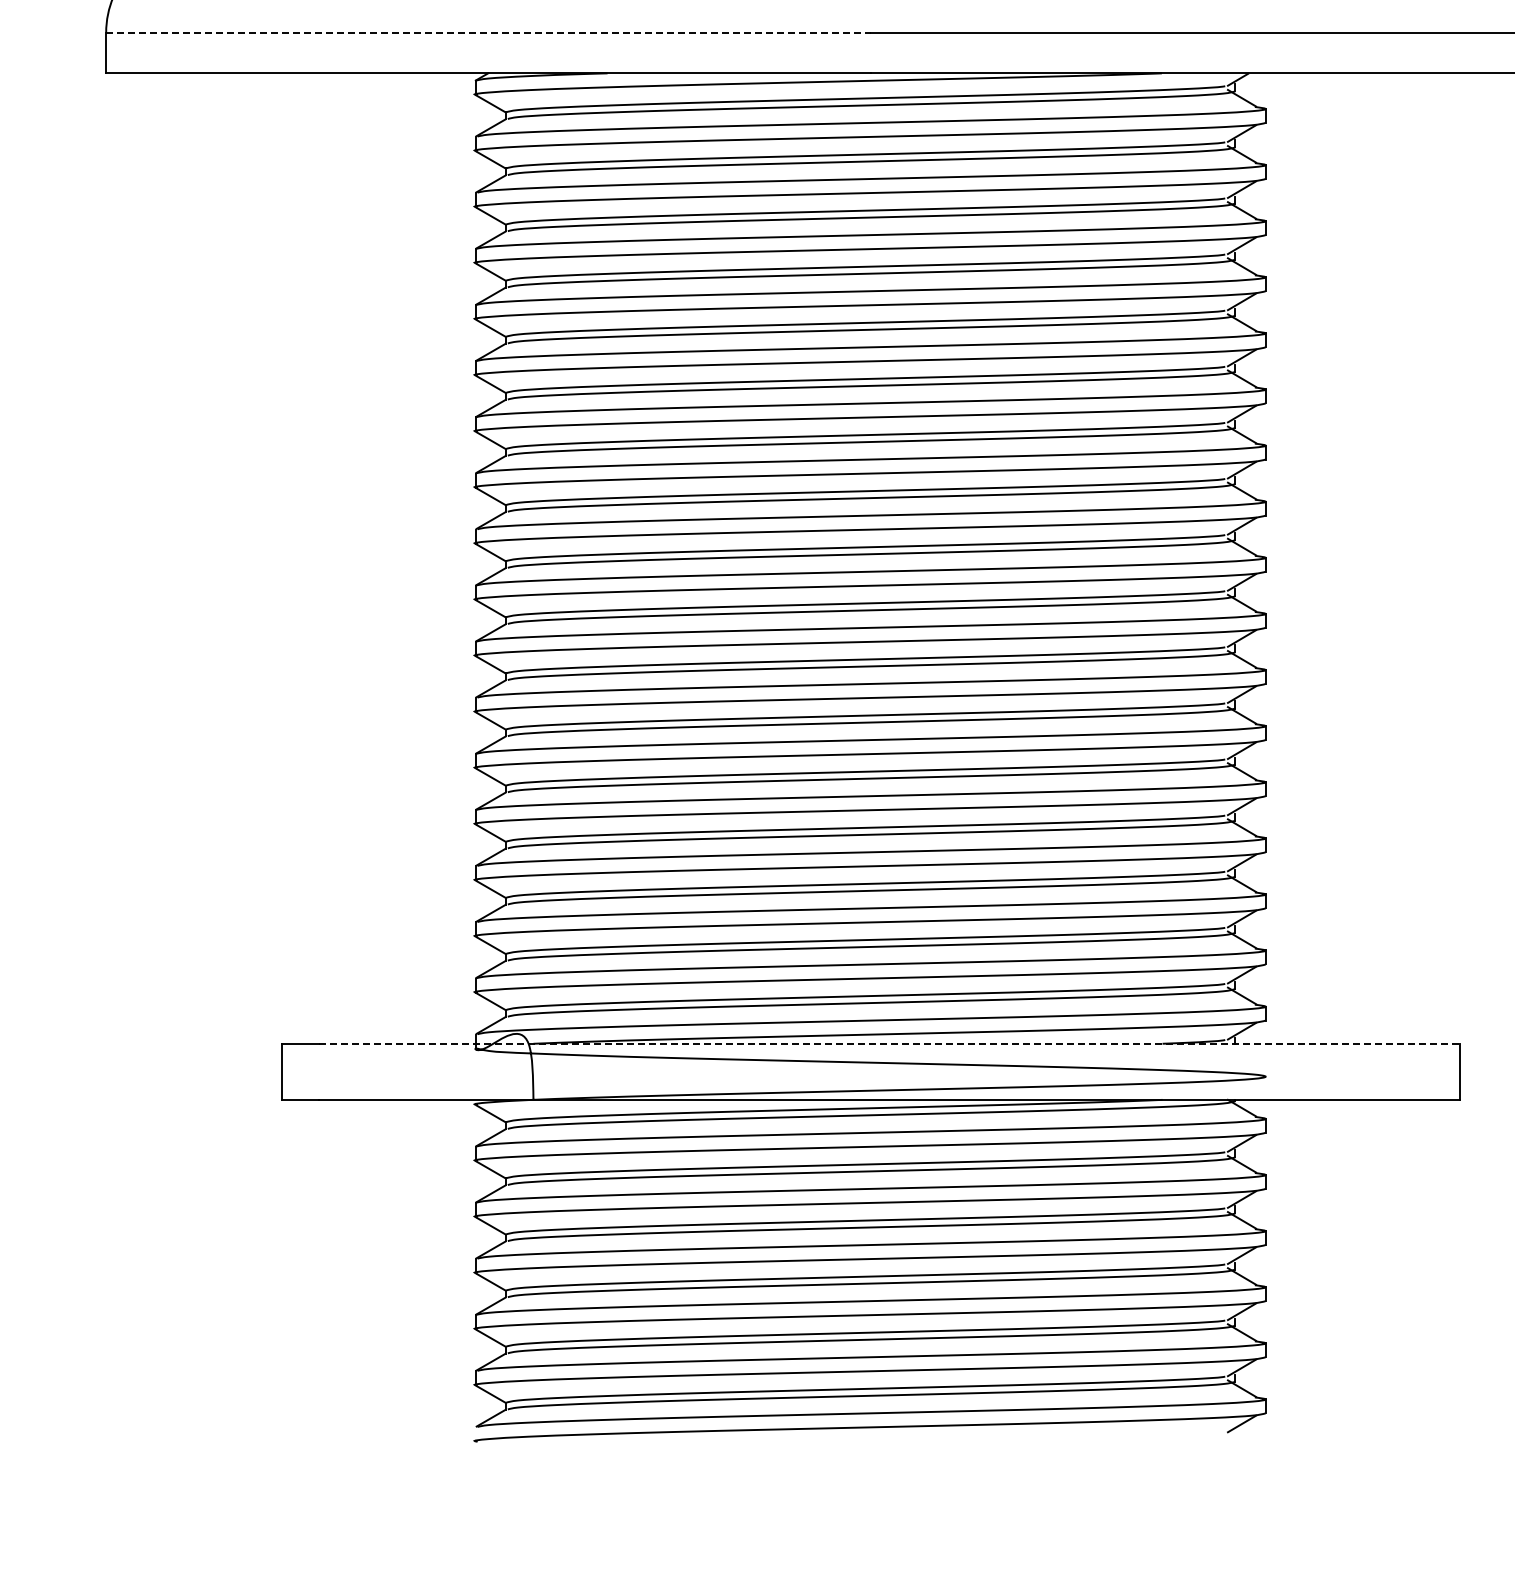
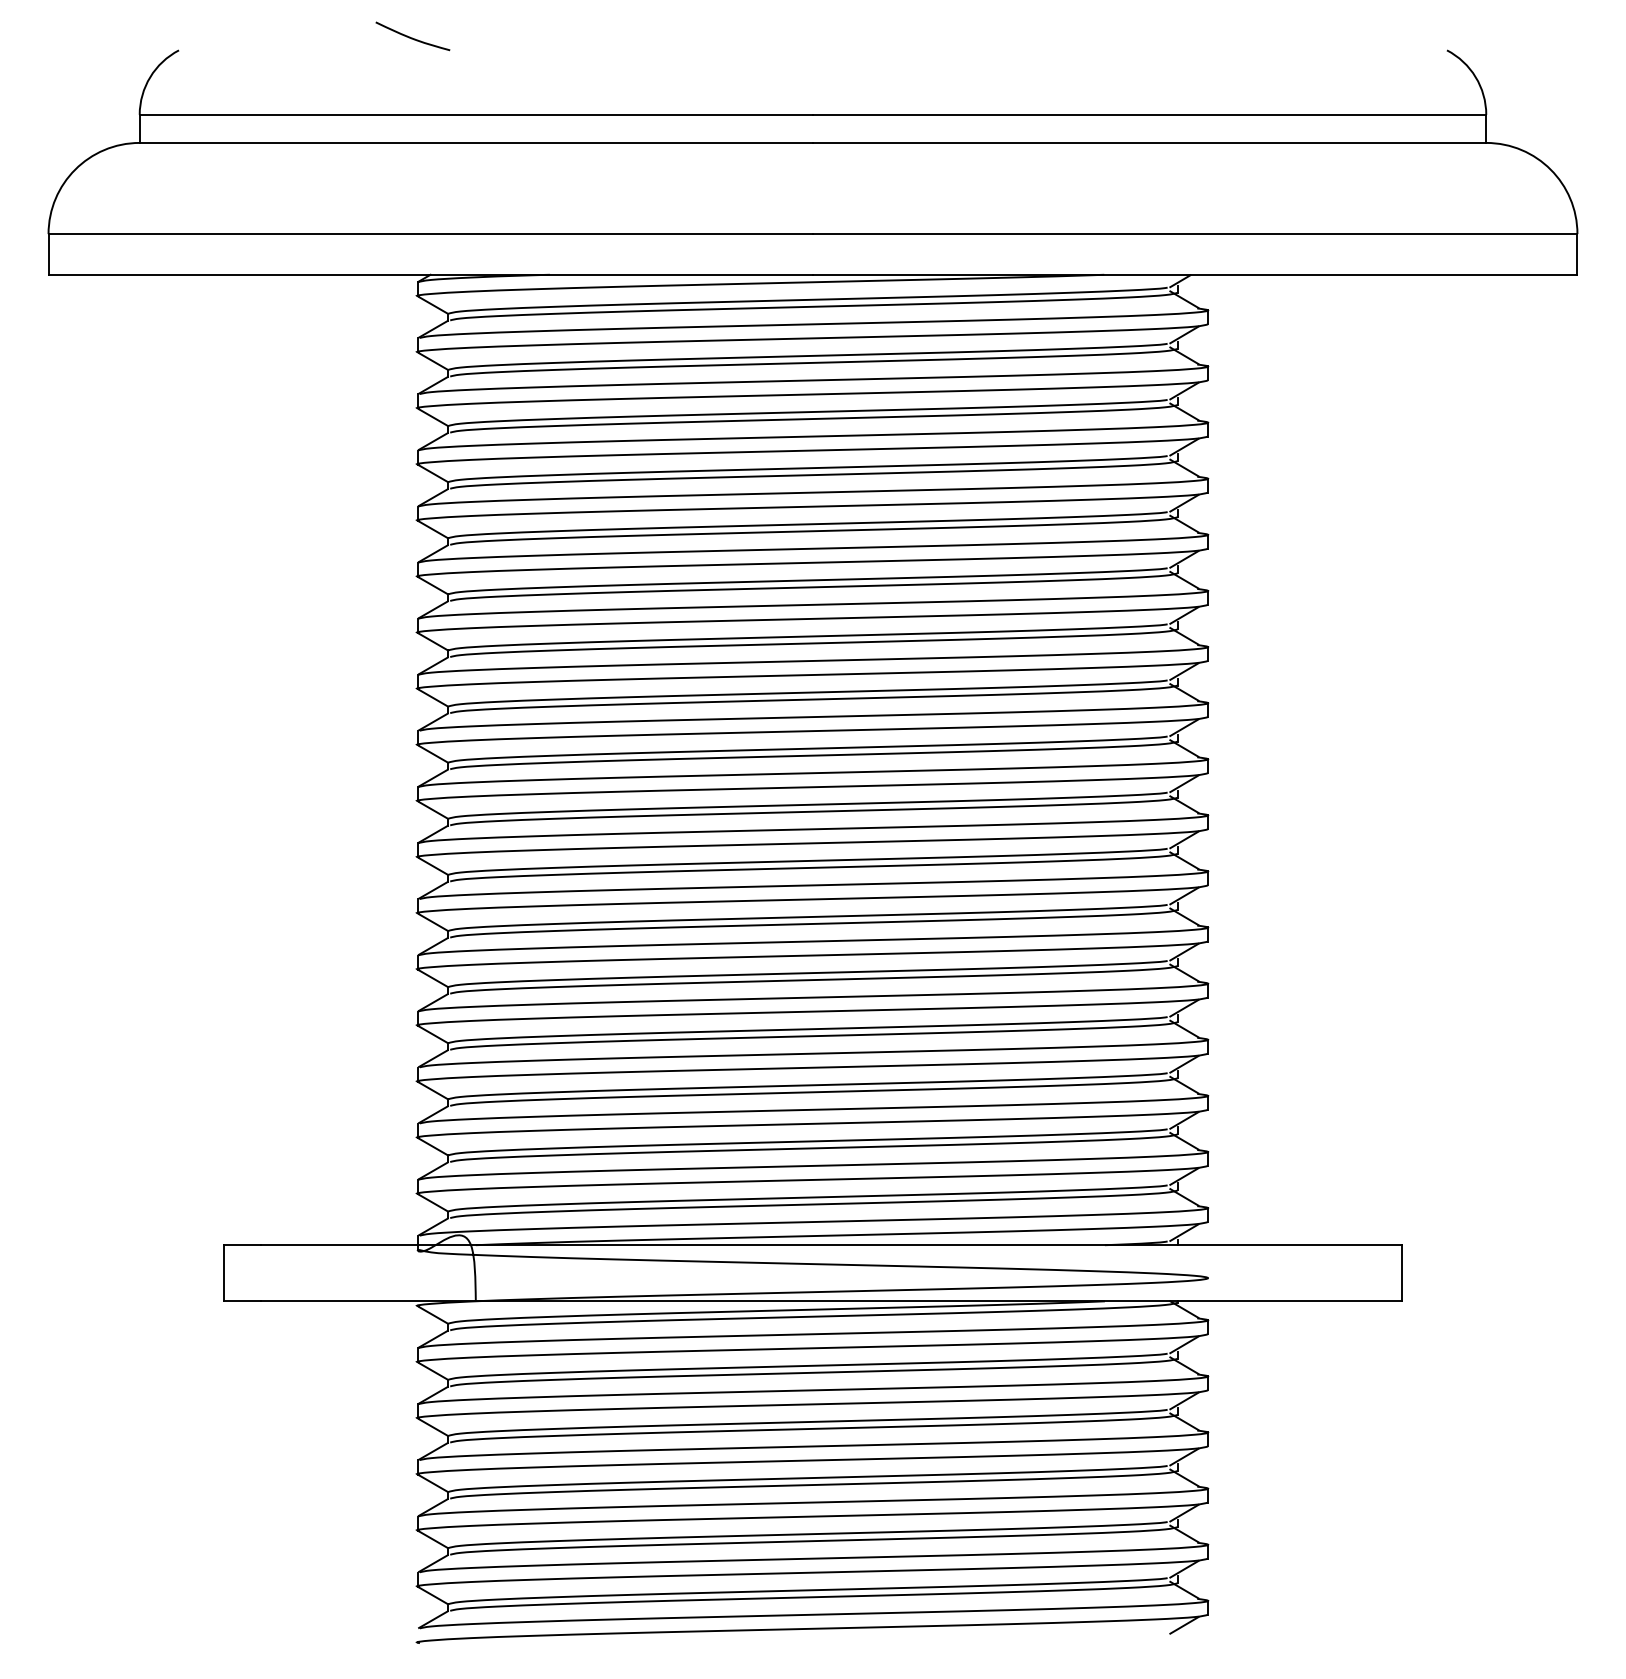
line: (489, 33) -> (431, 234), dashed -> solid
line: (890, 1044) -> (832, 1245), dashed -> solid

